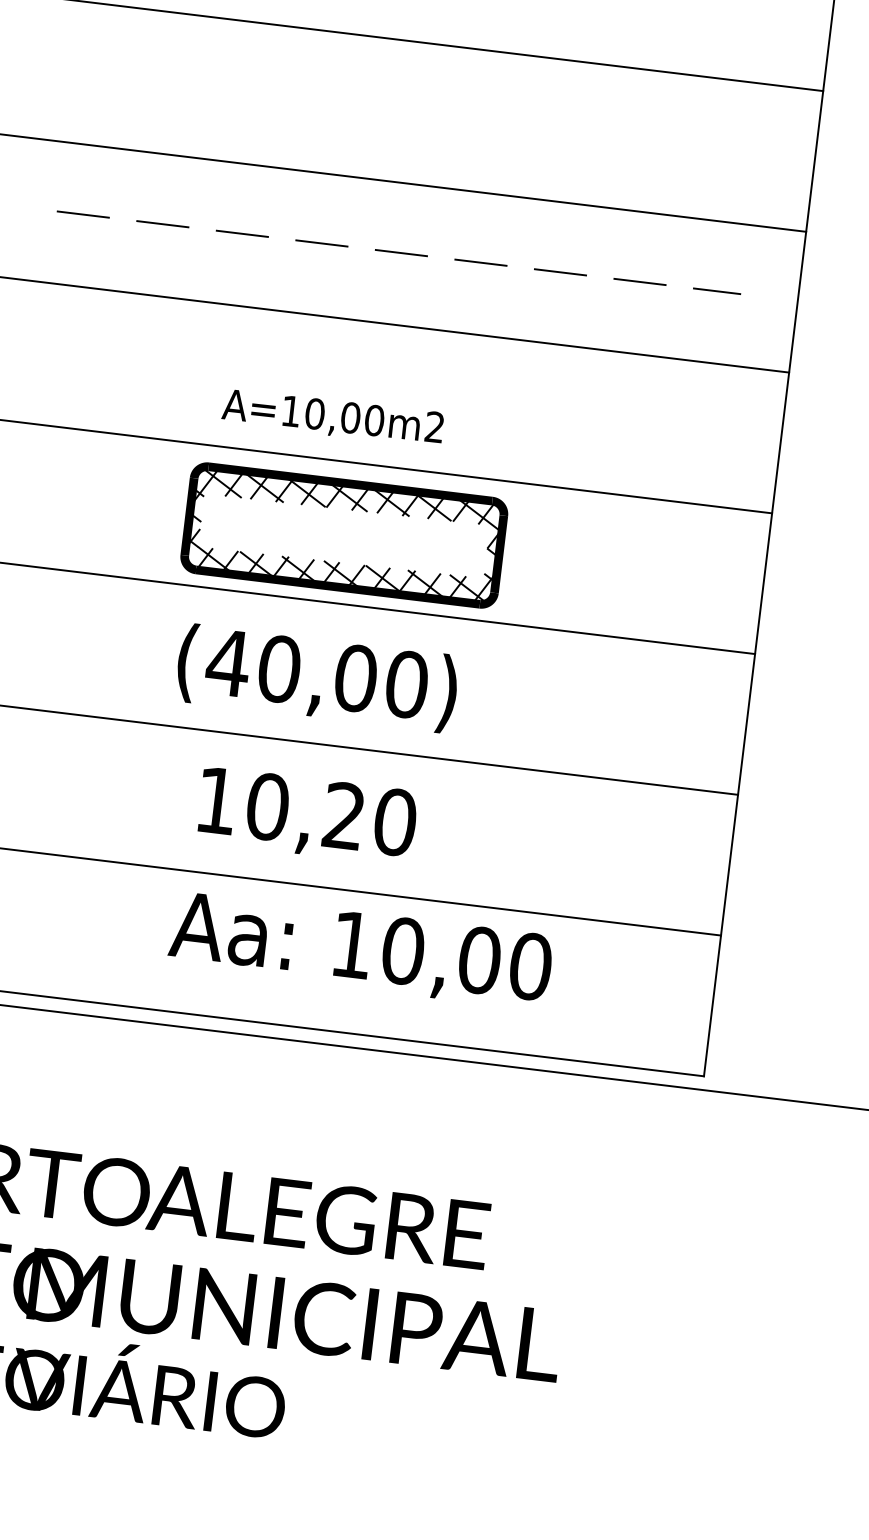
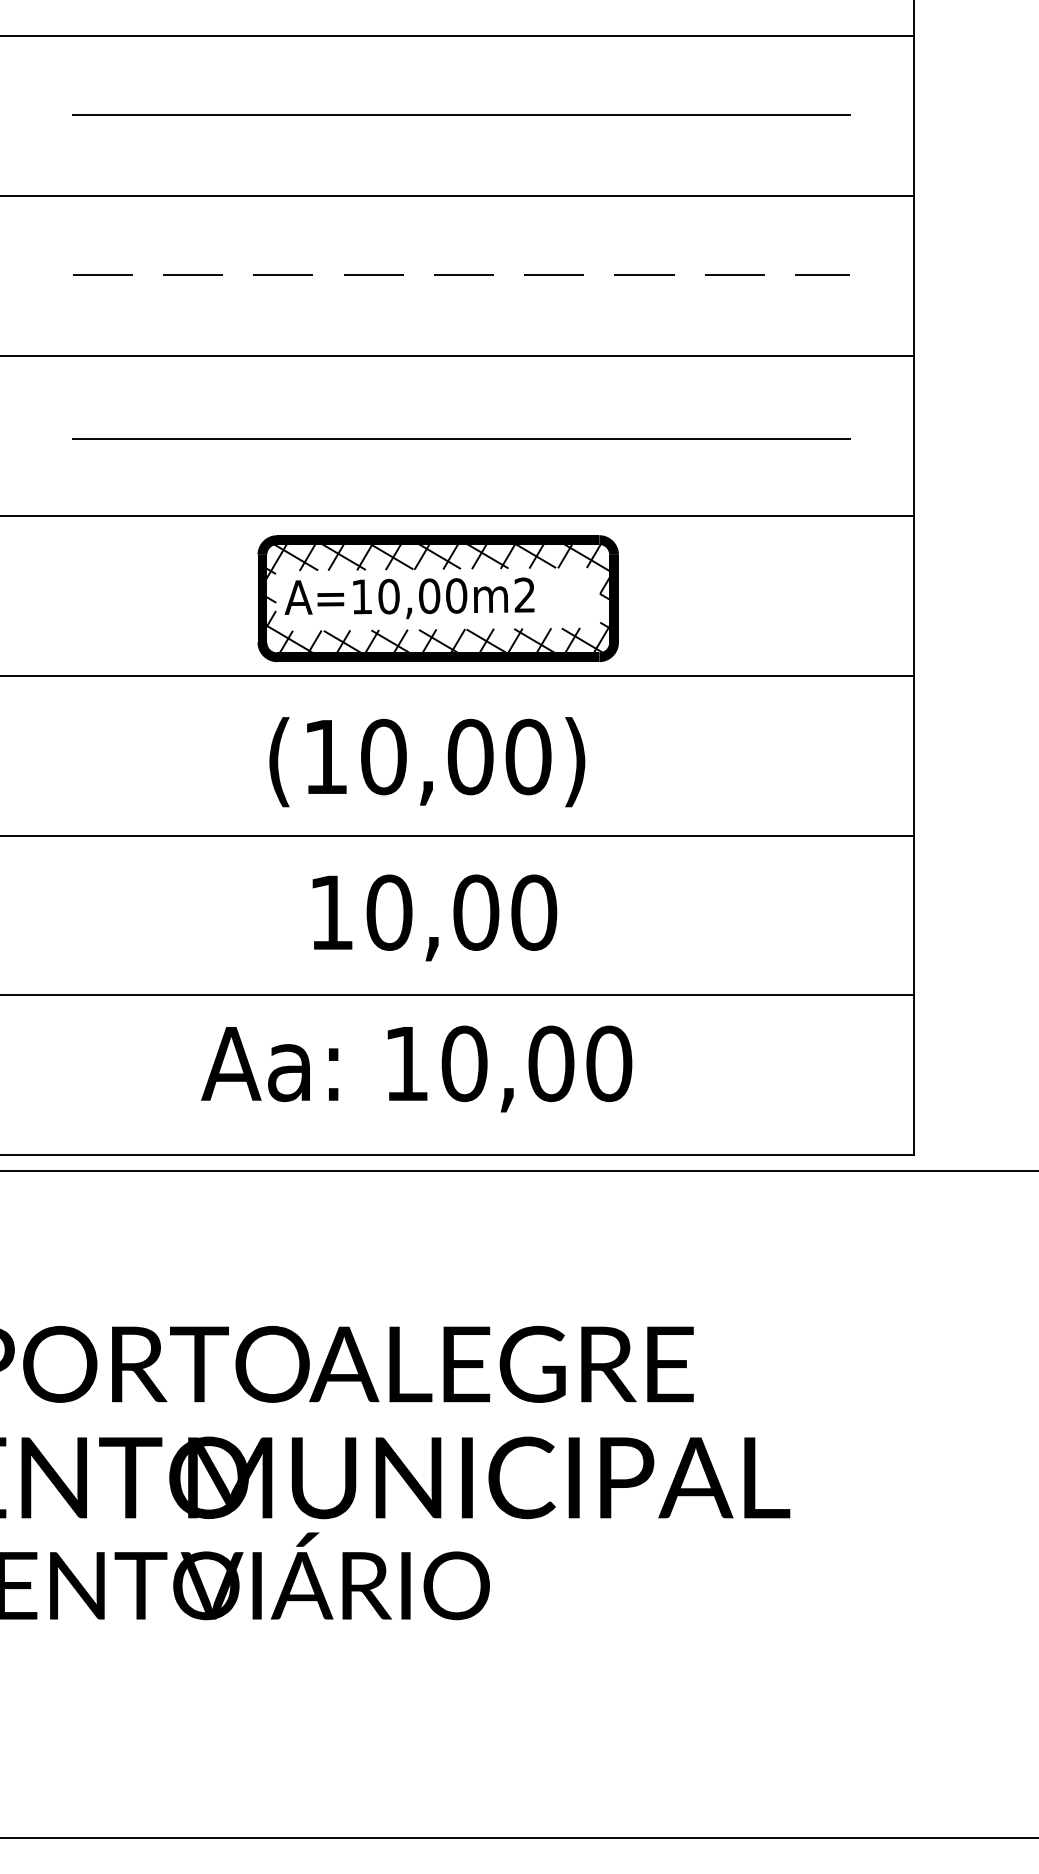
line: (415, 112) -> (460, 115), added
line: (380, 396) -> (460, 438), added
text: (332, 417) -> (409, 598), moved
text: (228, 662) -> (325, 756), (40,00) -> (10,00)
text: (344, 815) -> (476, 912), 10,20 -> 10,00
text: (360, 950) -> (416, 1068), moved

